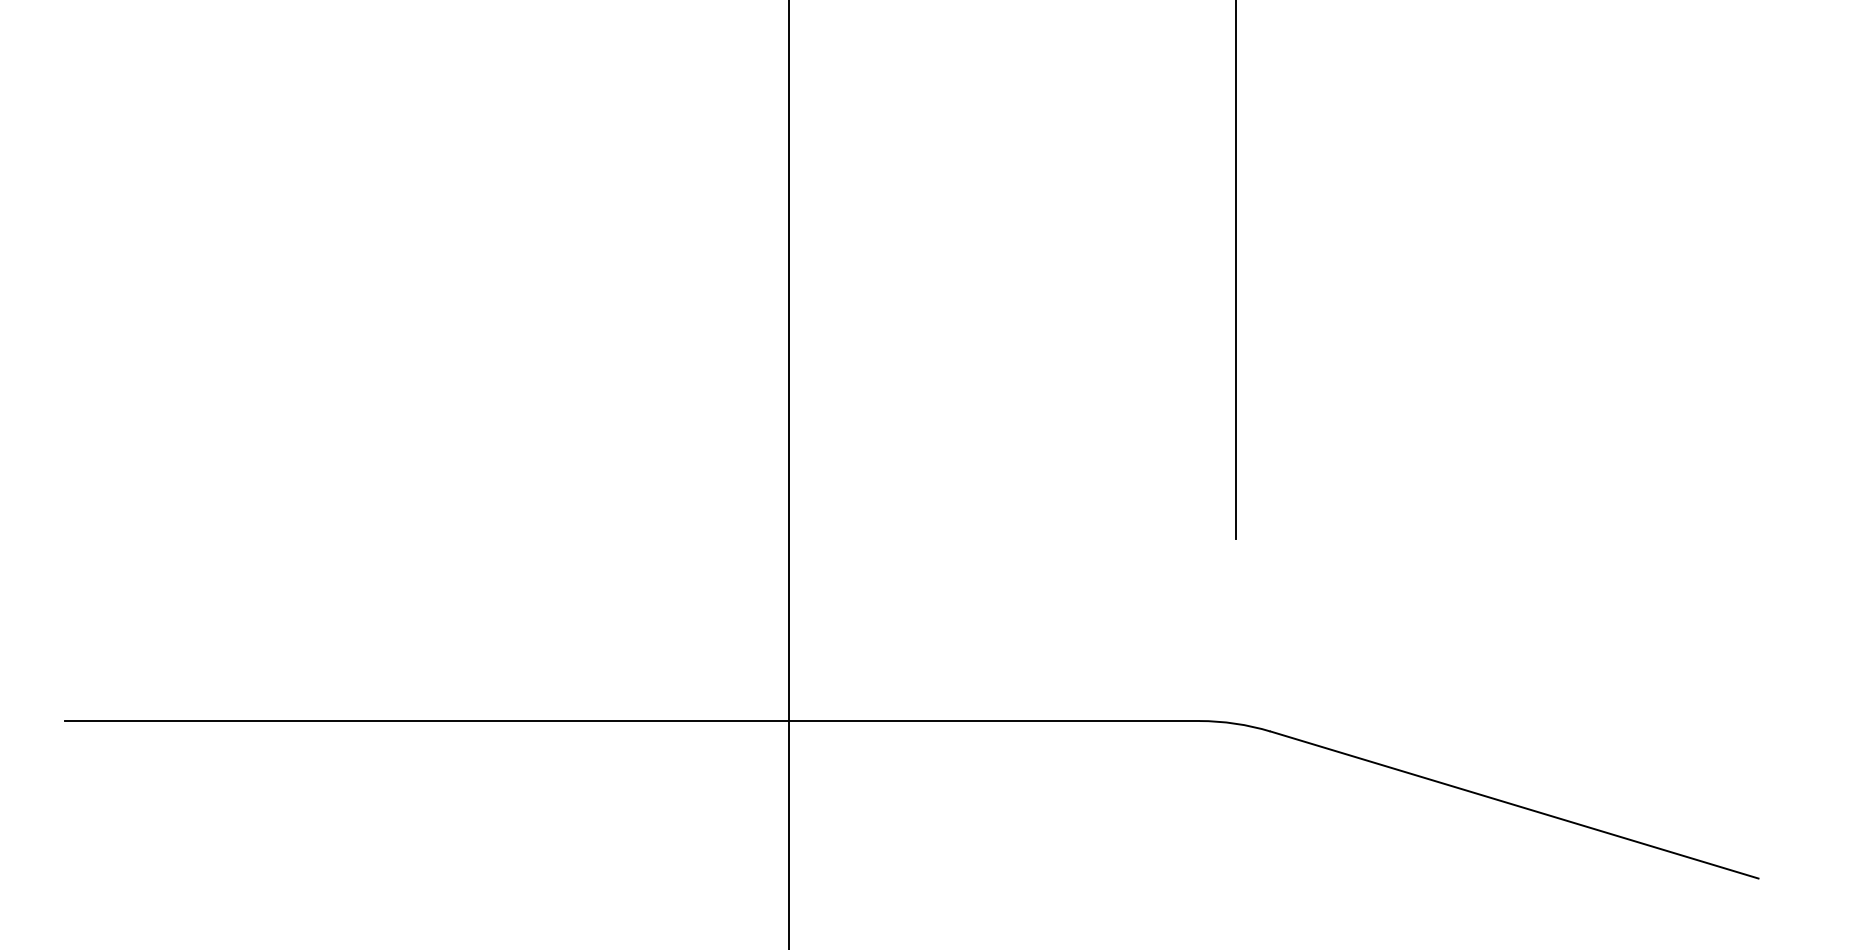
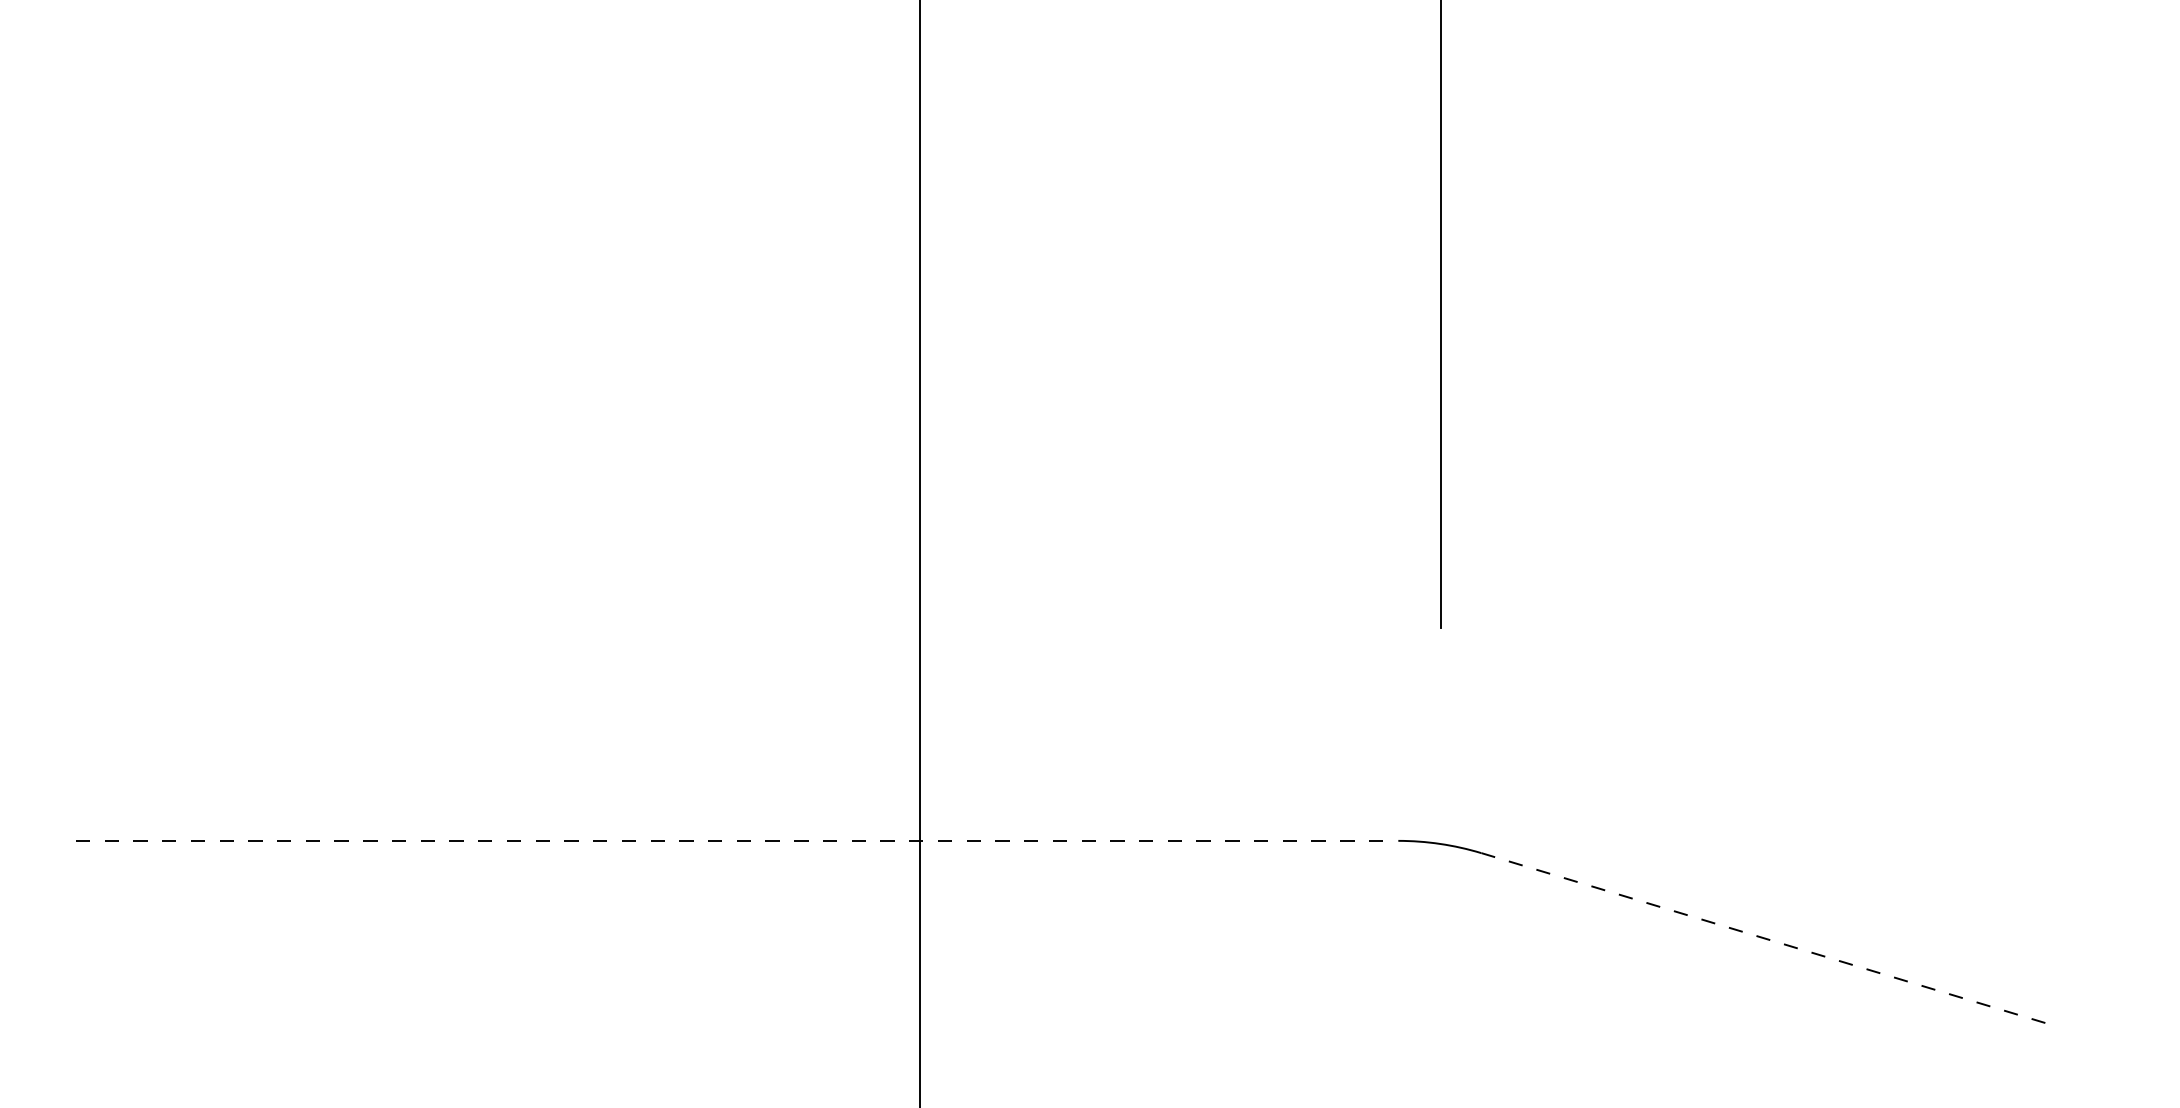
line: (632, 721) -> (737, 841), solid -> dashed
line: (1514, 805) -> (1765, 939), solid -> dashed

